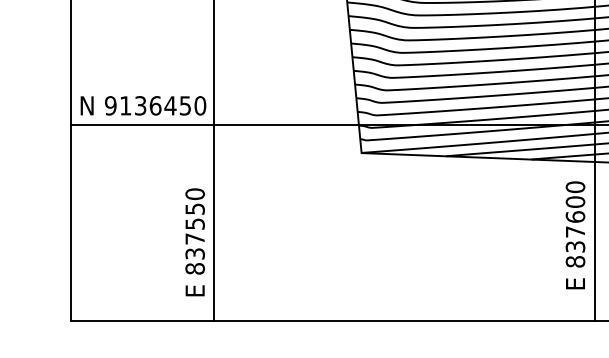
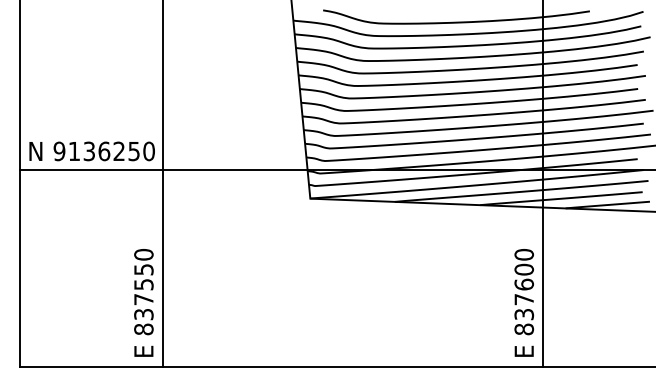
text: (170, 104) -> (119, 150), 9136450 -> 9136250
text: (575, 234) -> (524, 302), moved
text: (194, 241) -> (143, 302), moved

